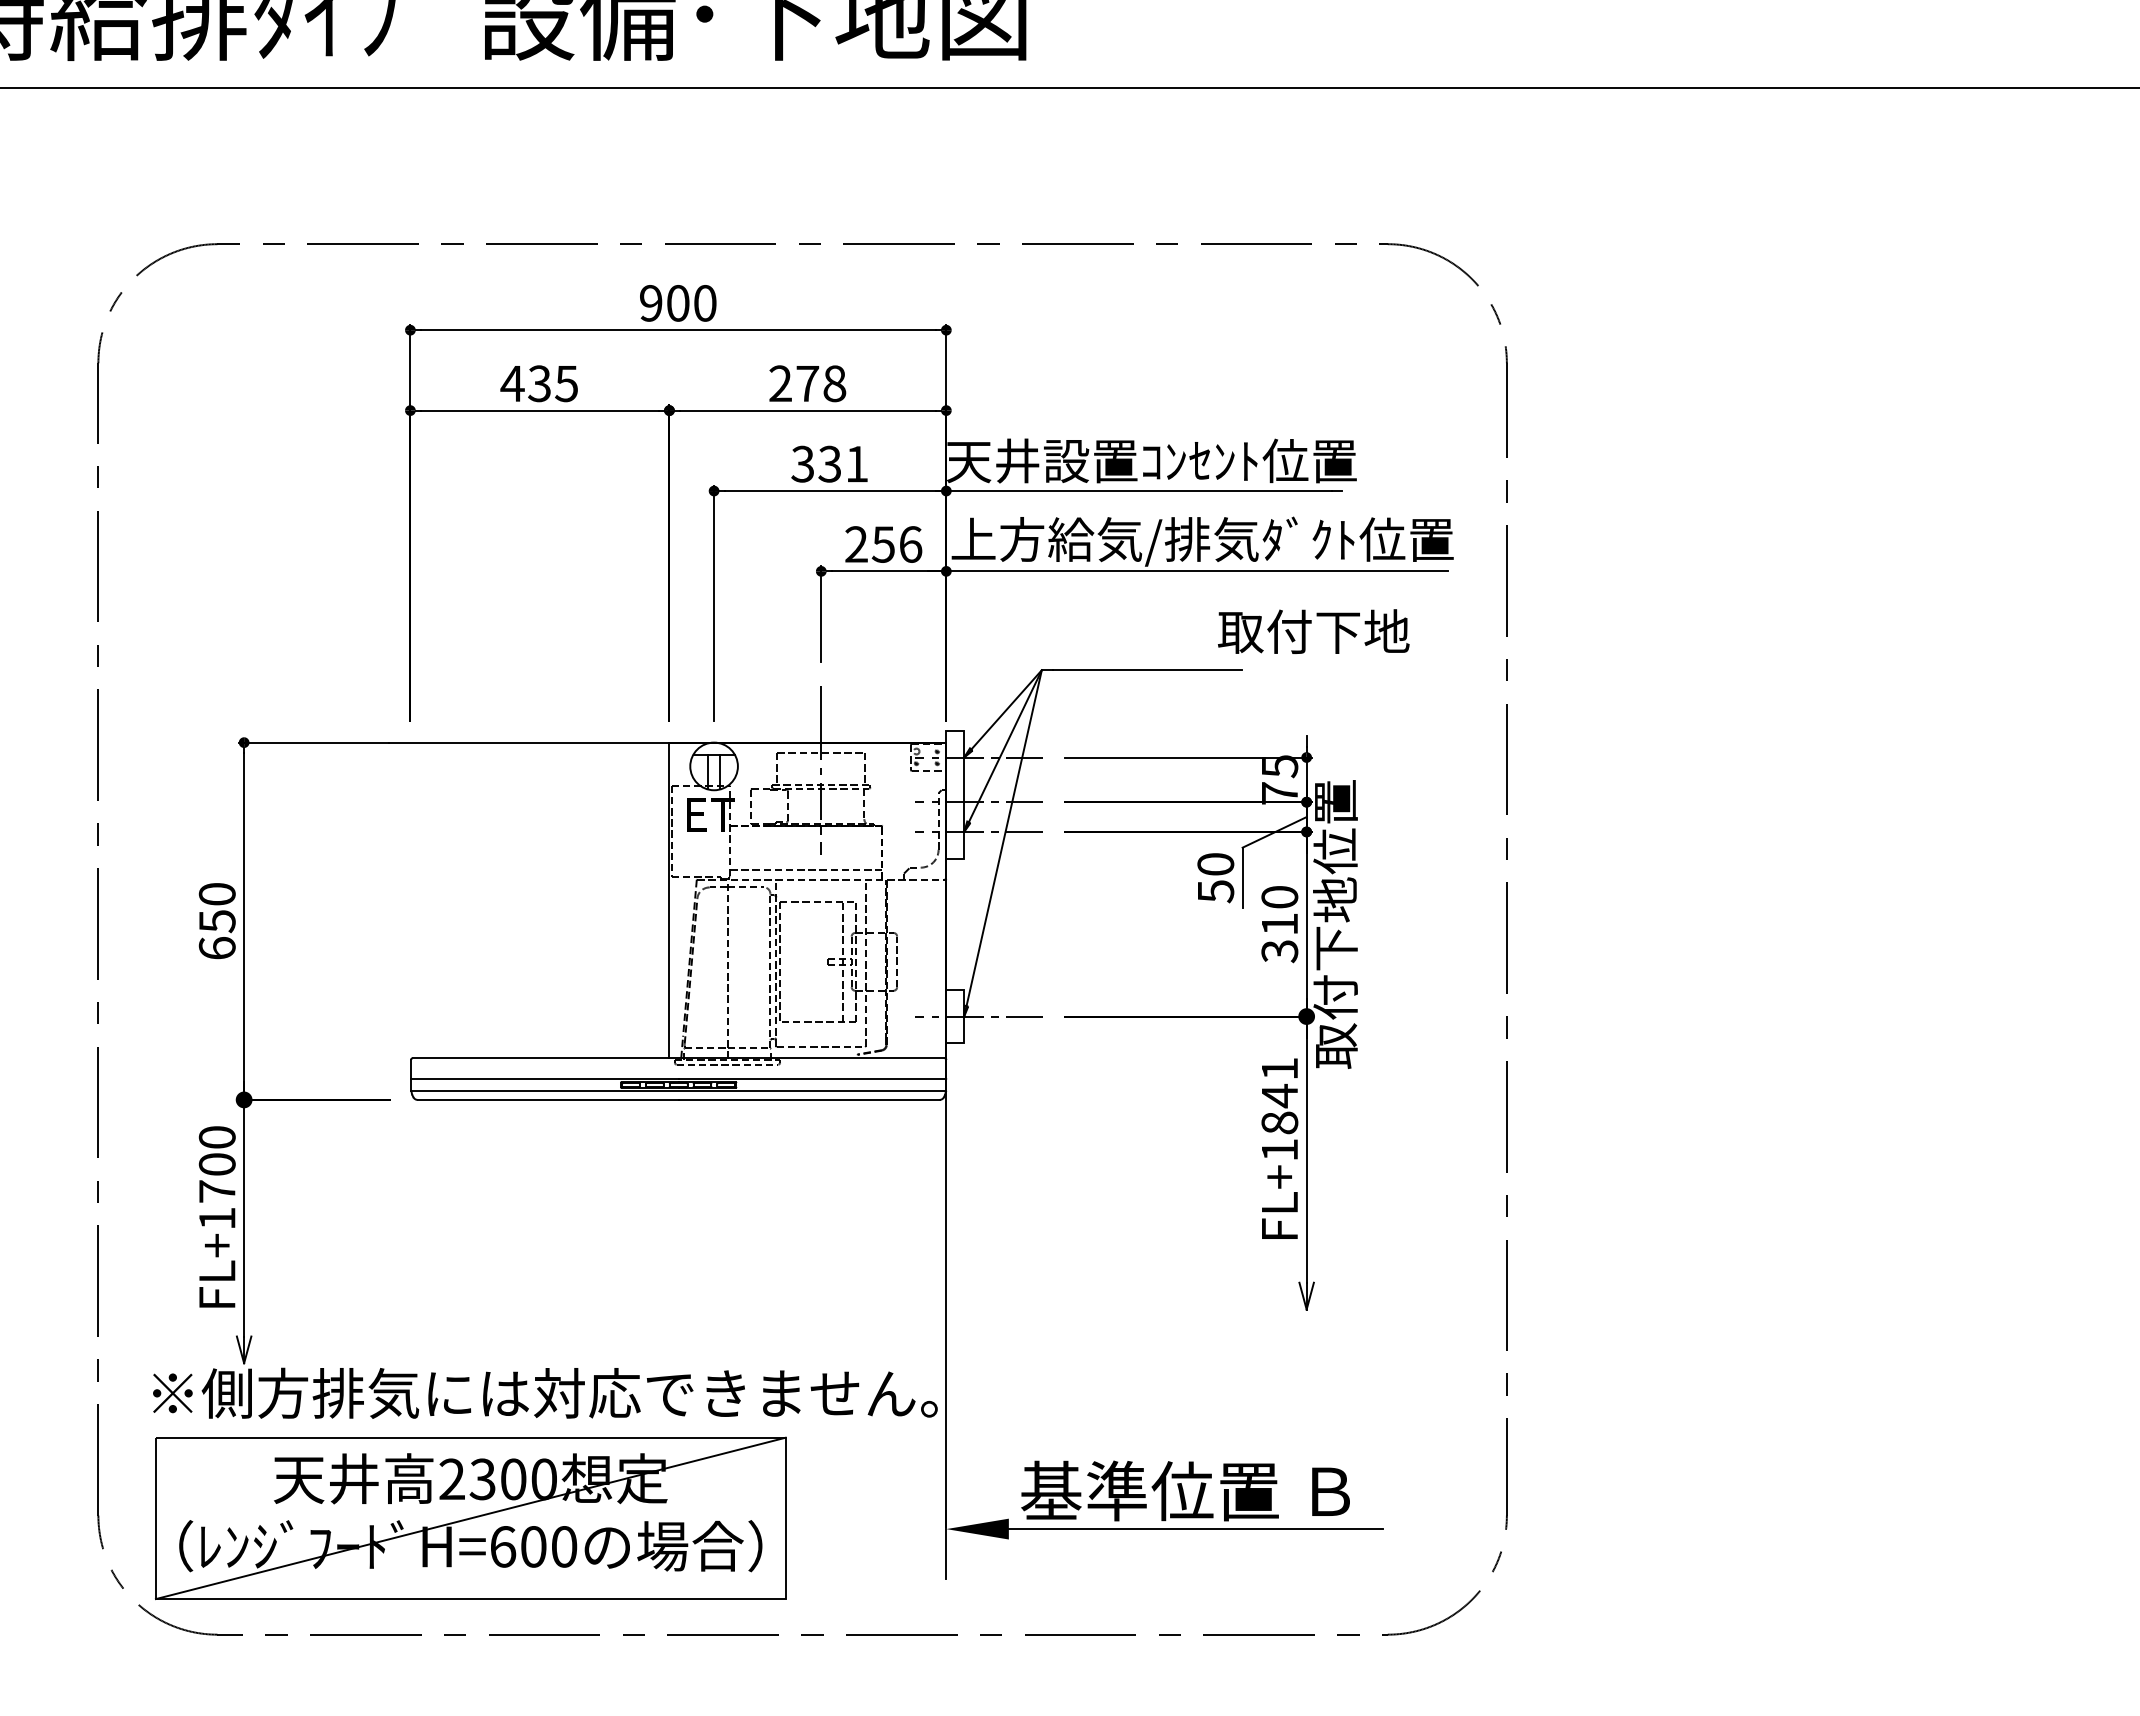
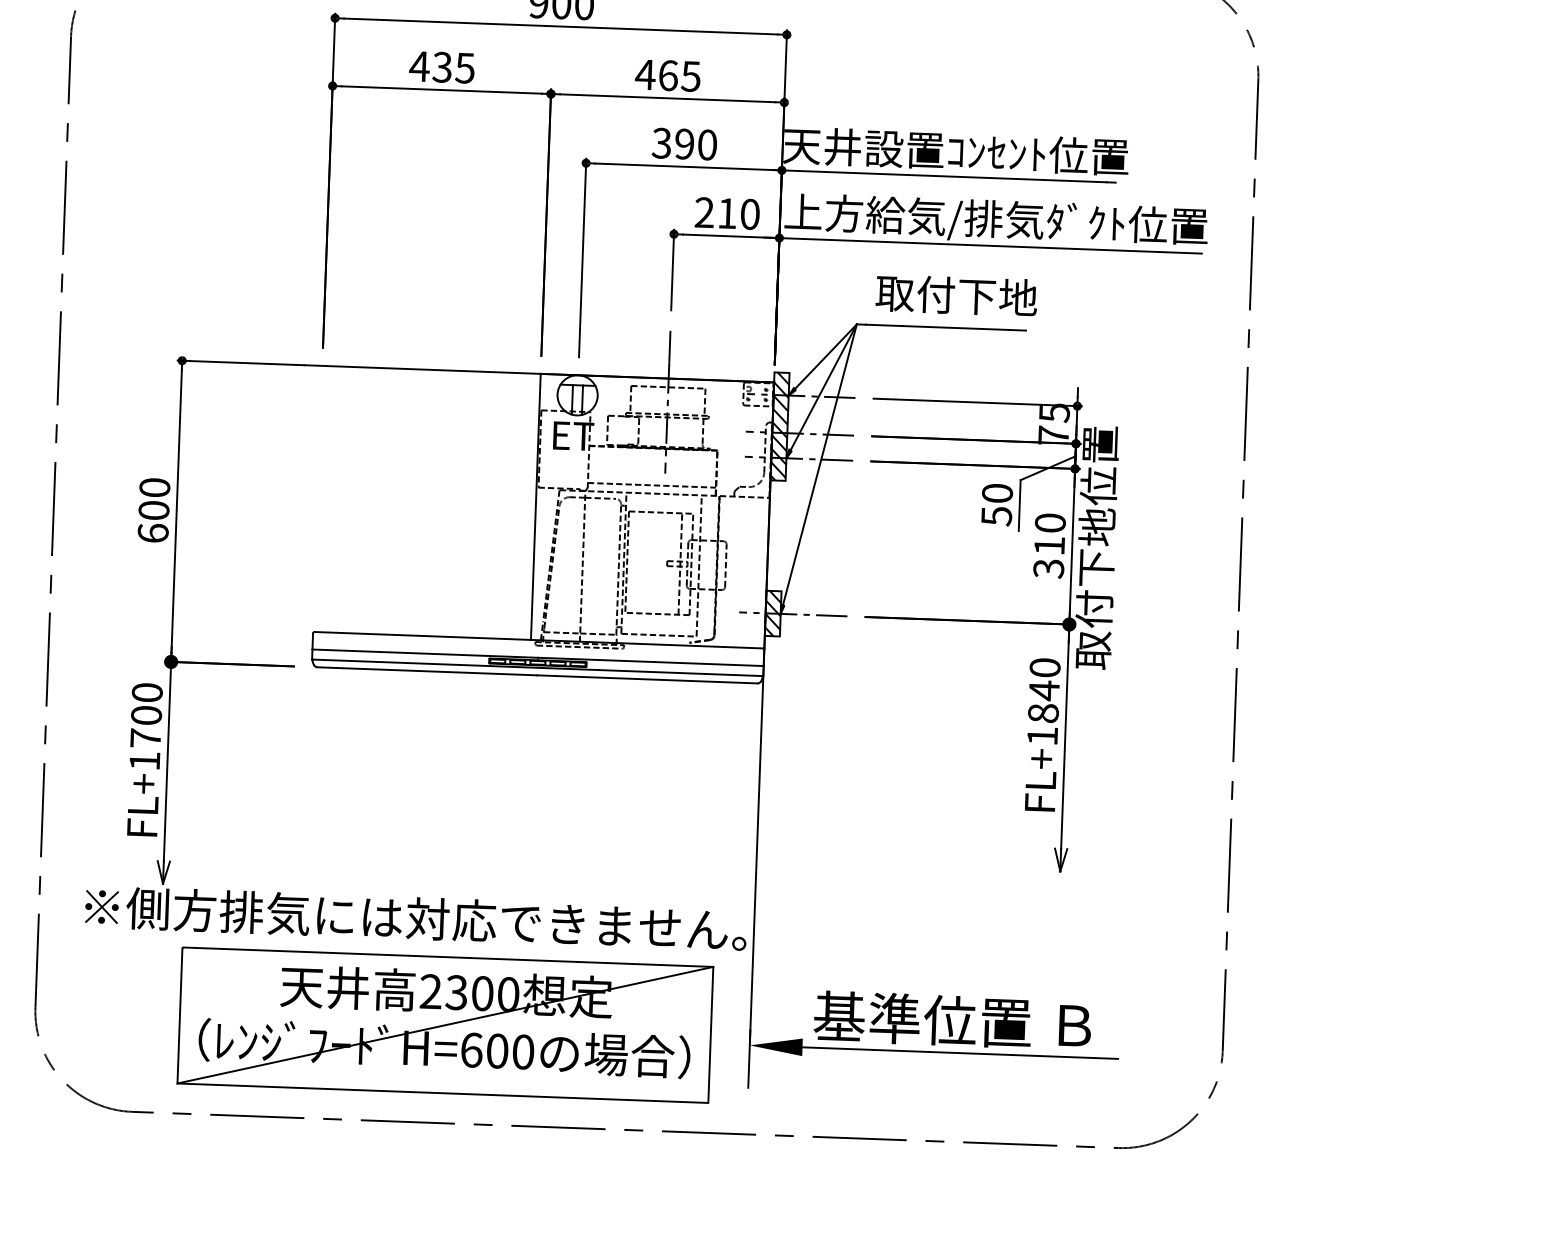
text: (807, 383) -> (668, 75), 278 -> 465
text: (843, 463) -> (696, 143), 331 -> 390
text: (896, 544) -> (738, 213), 256 -> 210
text: (1313, 631) -> (956, 295), moved
hatch: (955, 794) -> (780, 426), added
text: (216, 921) -> (153, 510), 650 -> 600
hatch: (955, 1016) -> (773, 613), added
text: (1279, 1068) -> (1044, 667), FL+1841 -> FL+1840
part: (470, 1518) -> (445, 1025), moved

